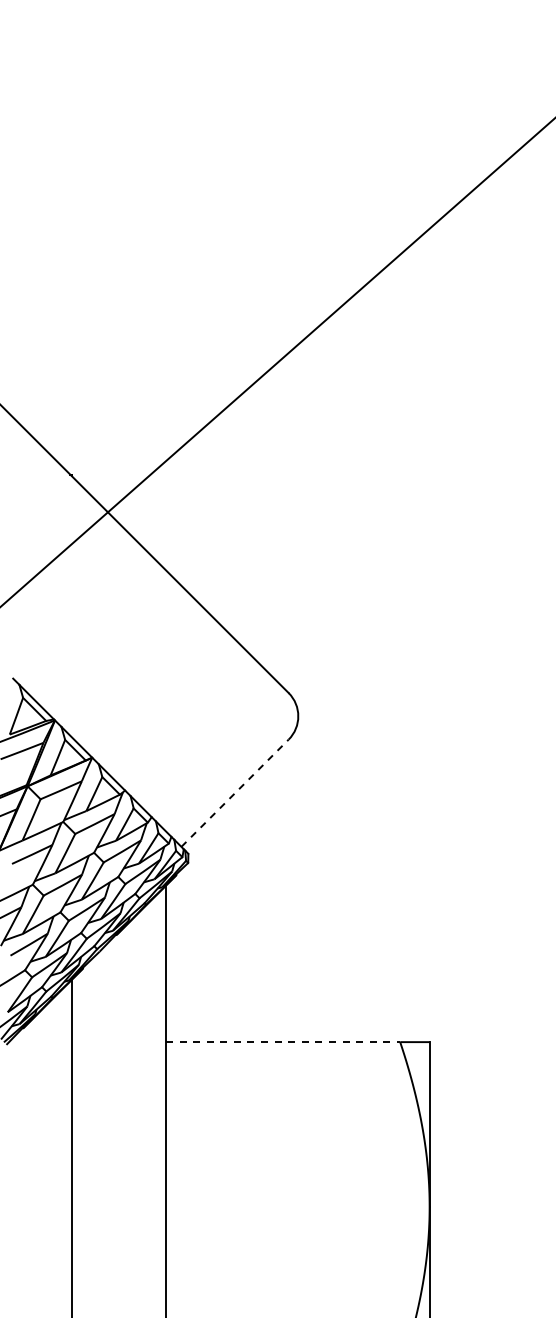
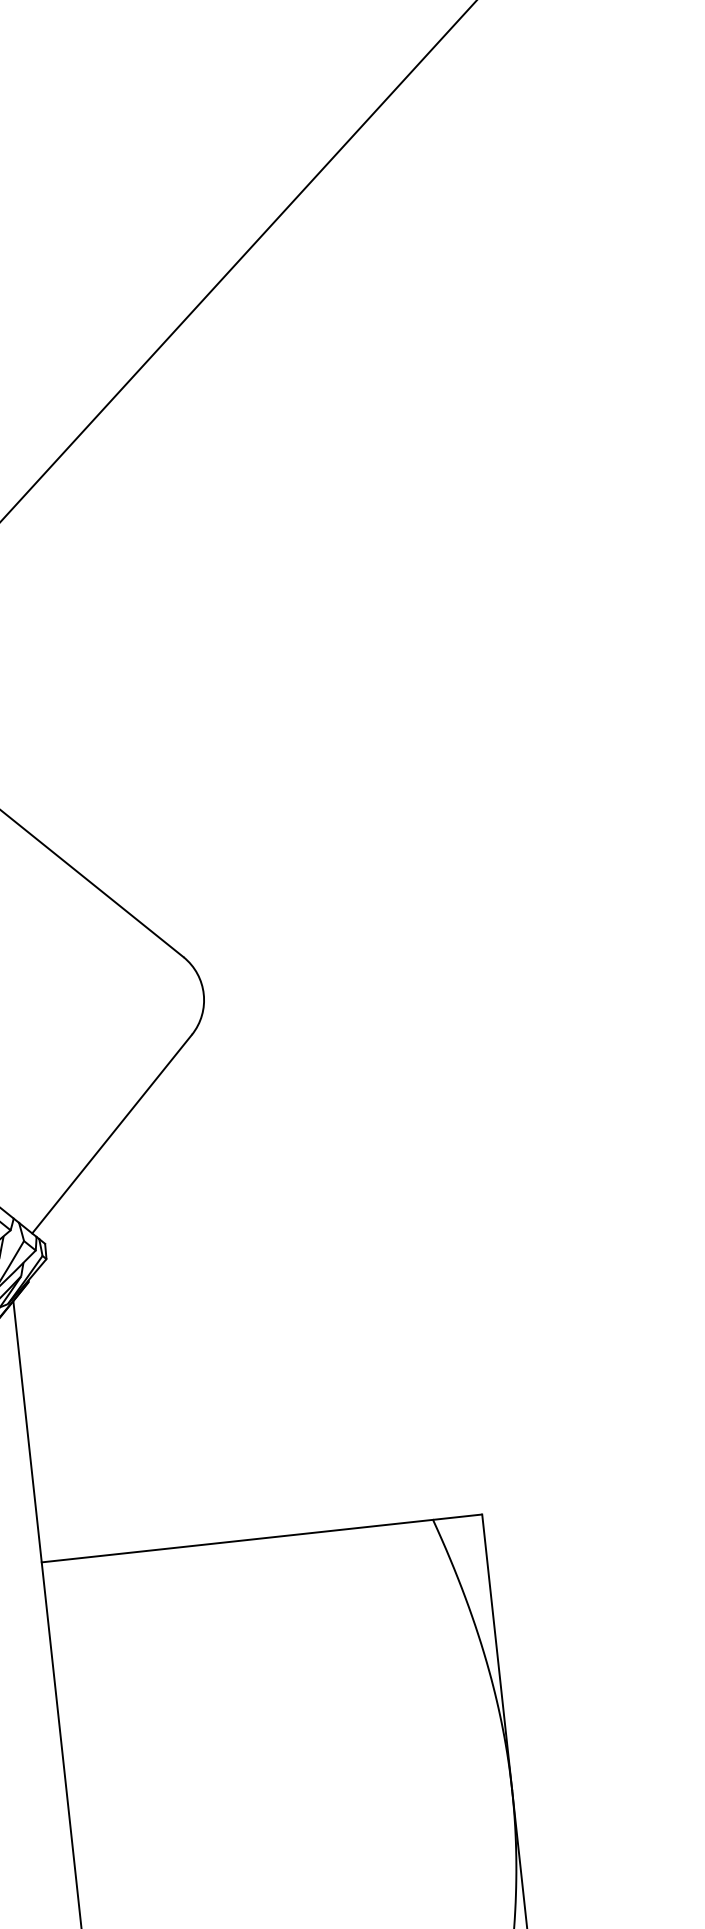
line: (235, 793) -> (112, 1134), dashed -> solid
line: (283, 1042) -> (238, 1541), dashed -> solid

